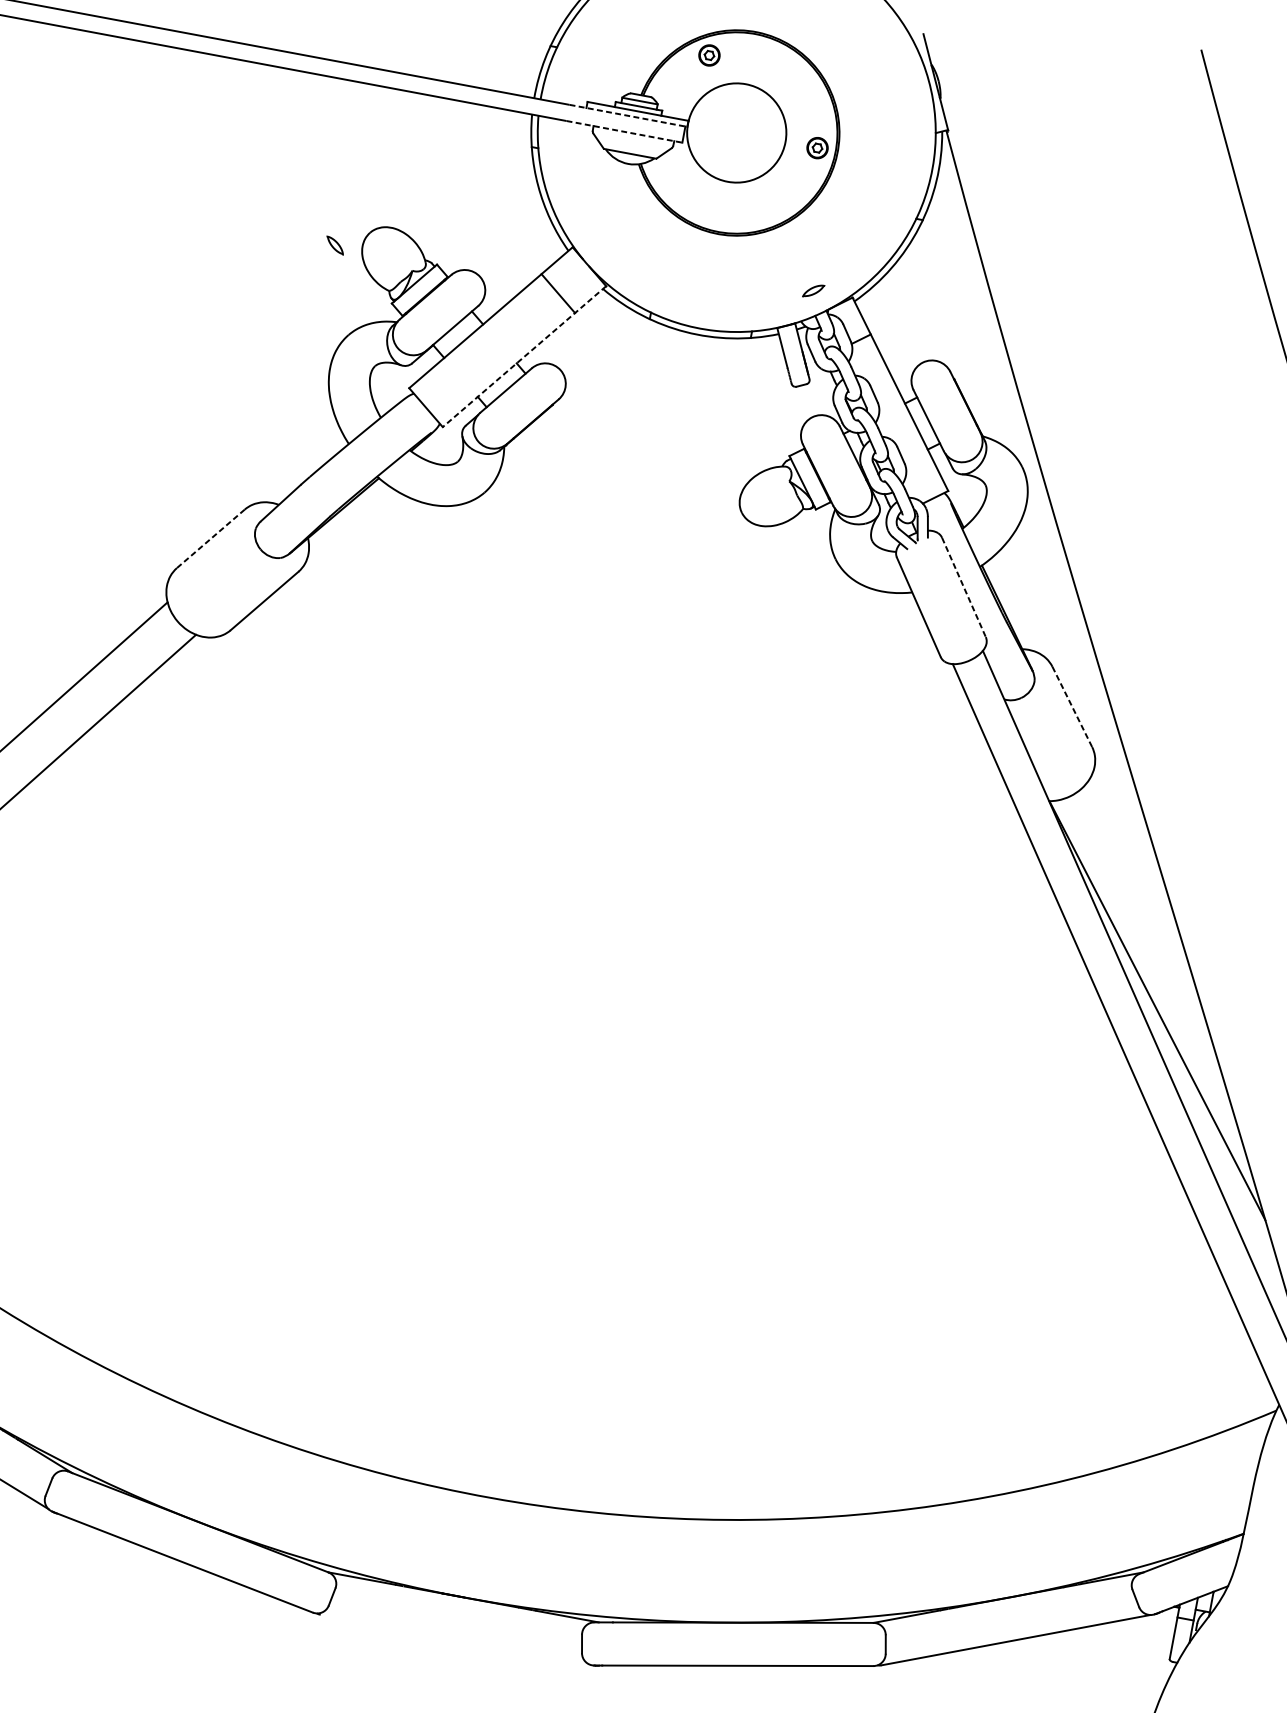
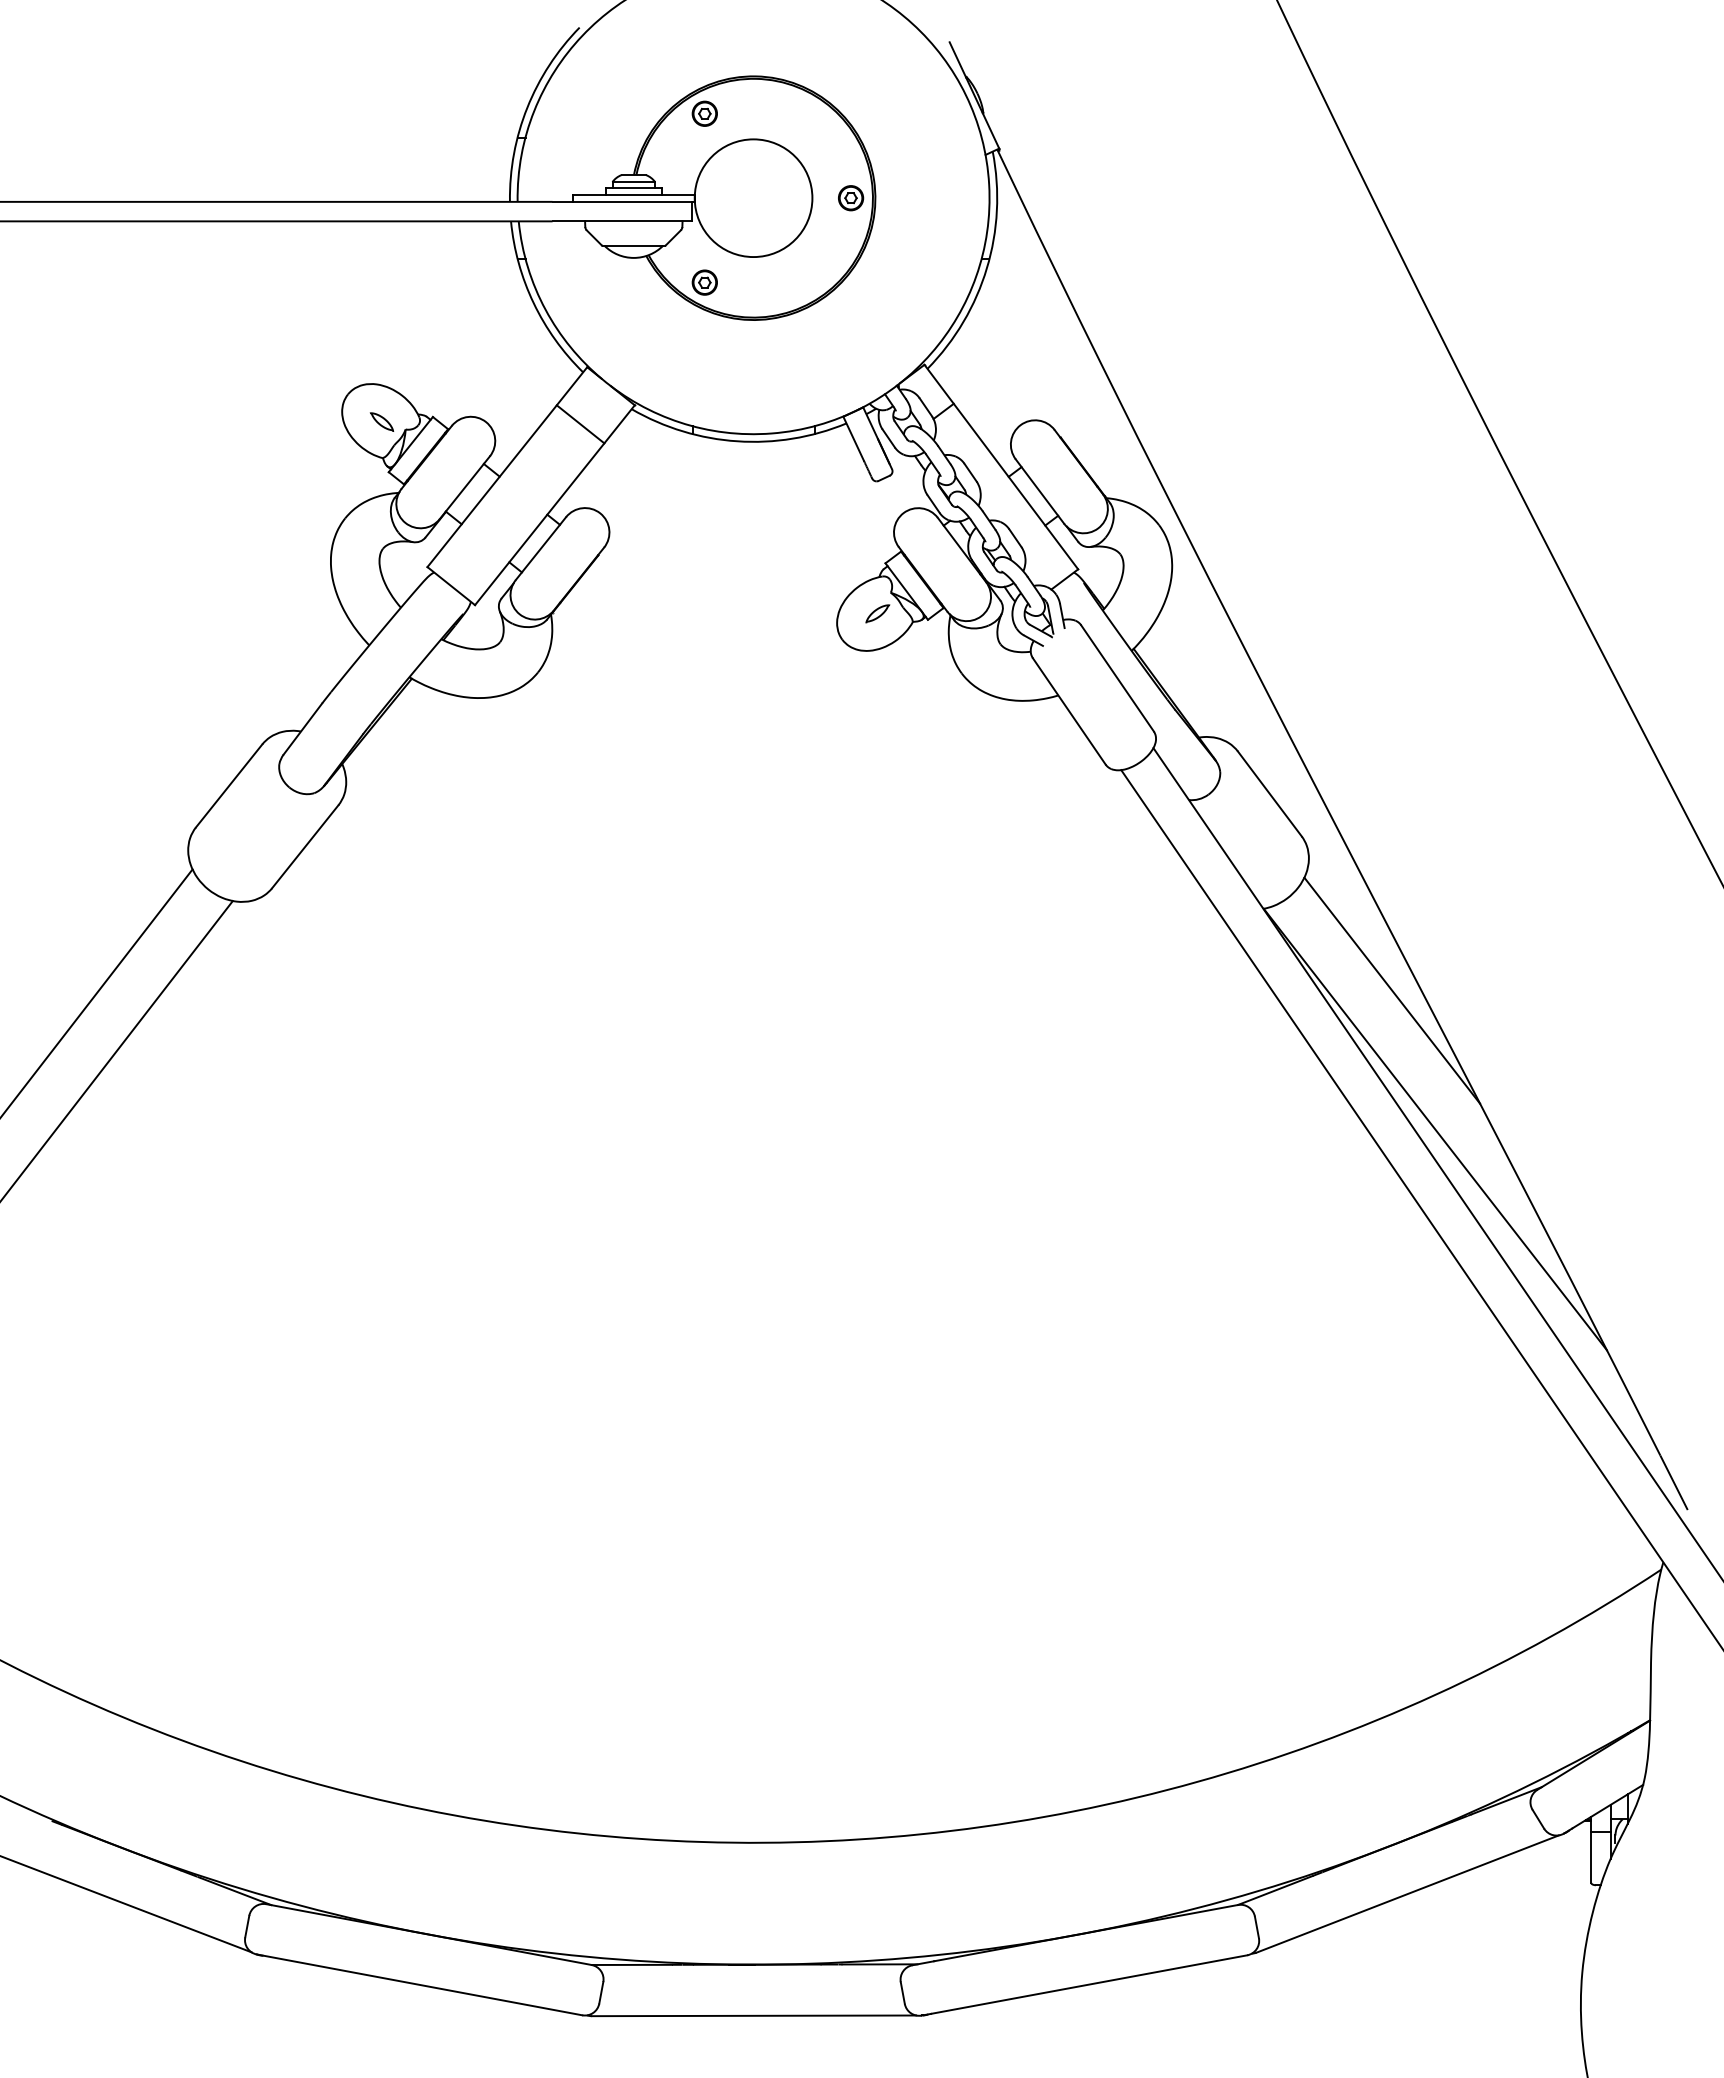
line: (629, 115) -> (624, 201), dashed -> solid
line: (624, 131) -> (622, 221), dashed -> solid
part: (683, 195) -> (704, 282), added
part: (334, 245) -> (381, 421), moved
part: (813, 290) -> (877, 613), moved
line: (524, 356) -> (554, 505), dashed -> solid
line: (210, 539) -> (228, 786), dashed -> solid
line: (963, 587) -> (1117, 678), dashed -> solid
line: (1072, 707) -> (1270, 794), dashed -> solid
line: (1143, 888) -> (1392, 990), added
line: (454, 1639) -> (753, 2015), added

